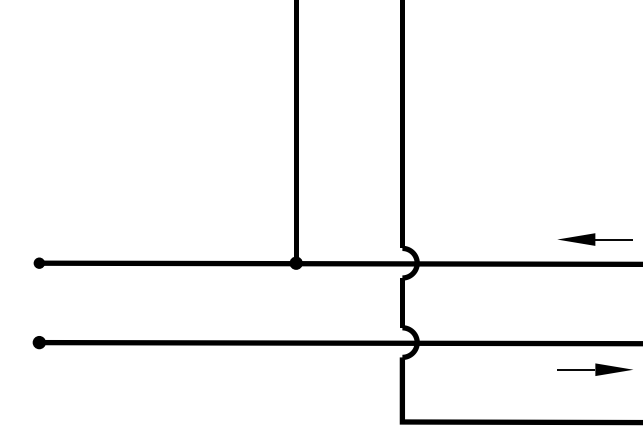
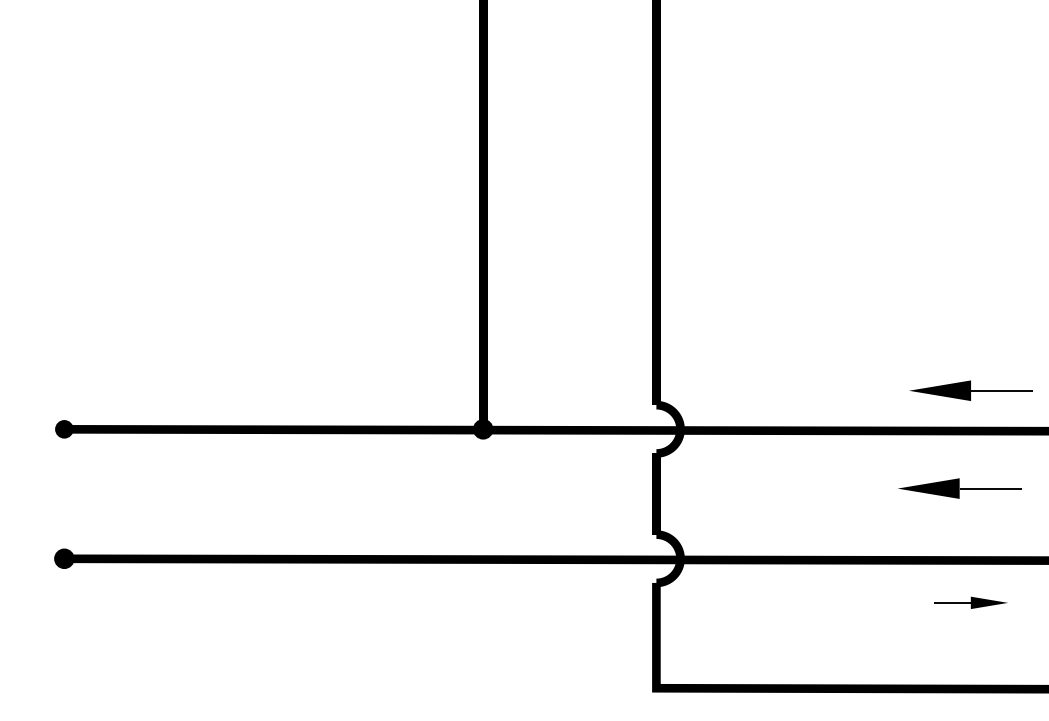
part: (588, 299) -> (959, 488), added
part: (594, 369) -> (969, 602), size x0.6

